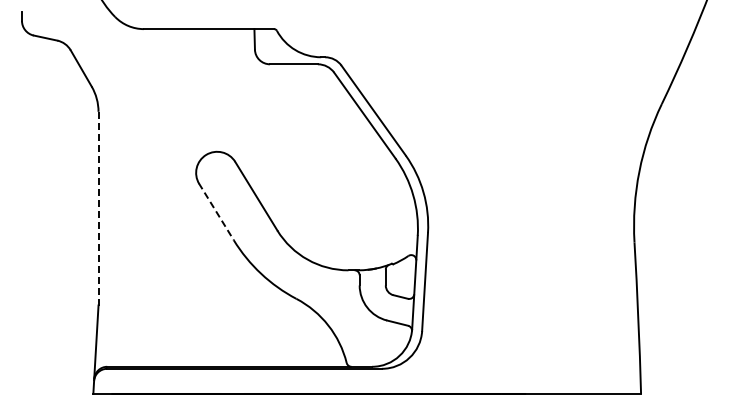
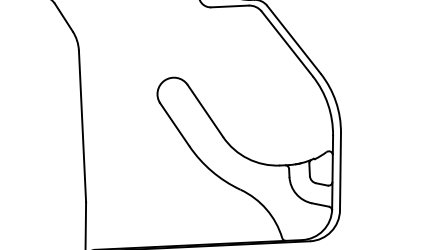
line: (98, 208) -> (82, 126), dashed -> solid
line: (216, 212) -> (174, 125), dashed -> solid

